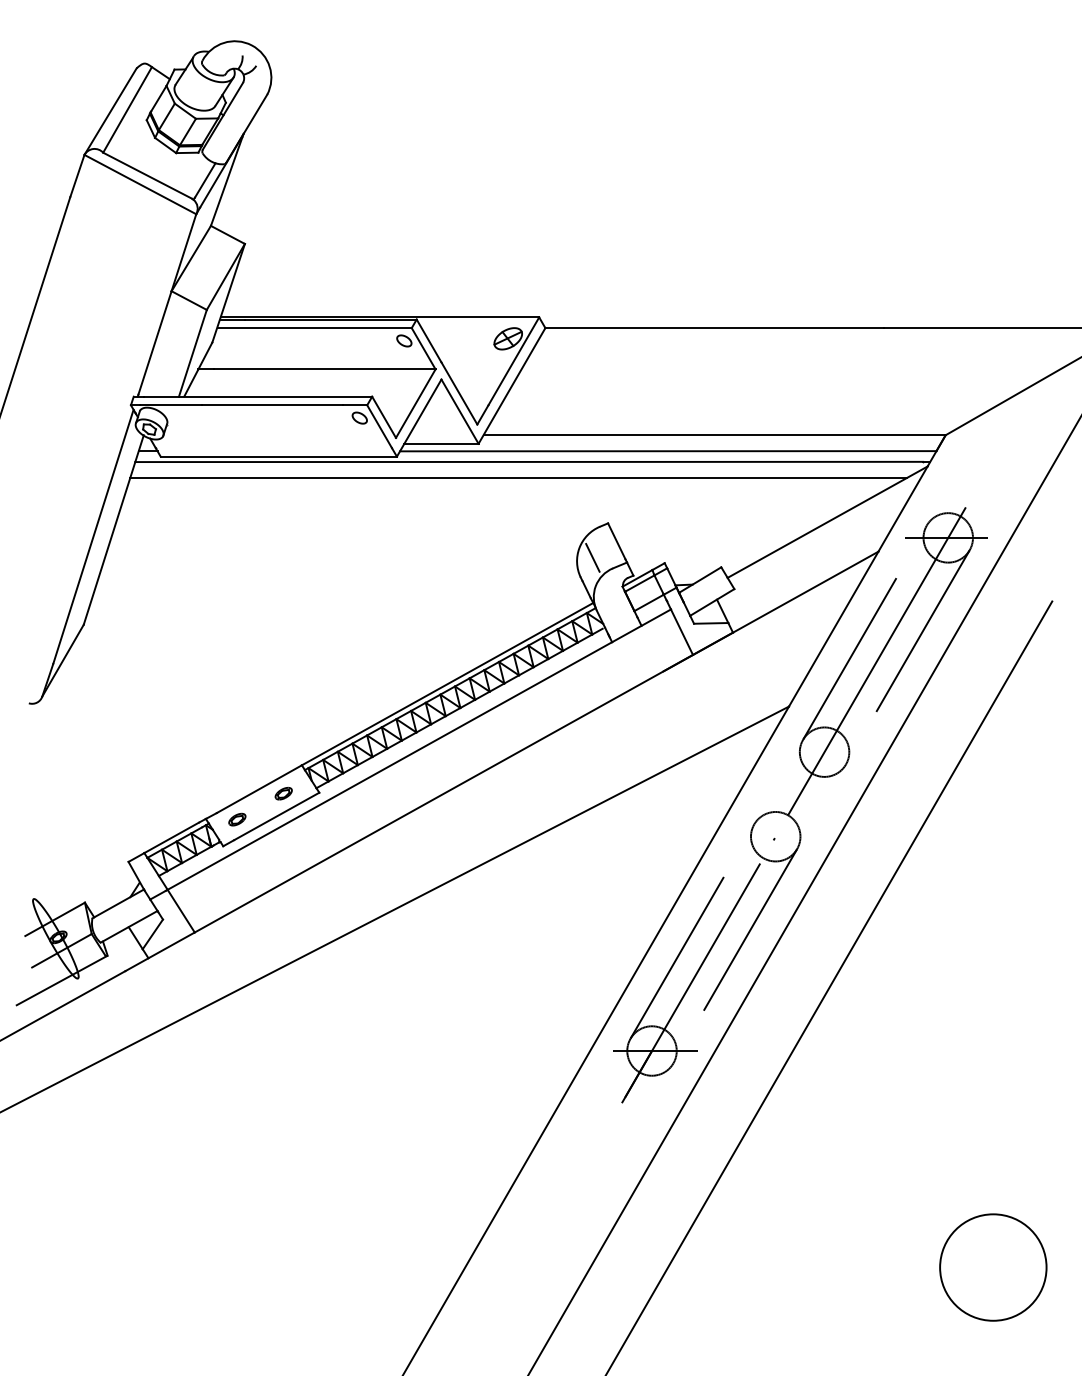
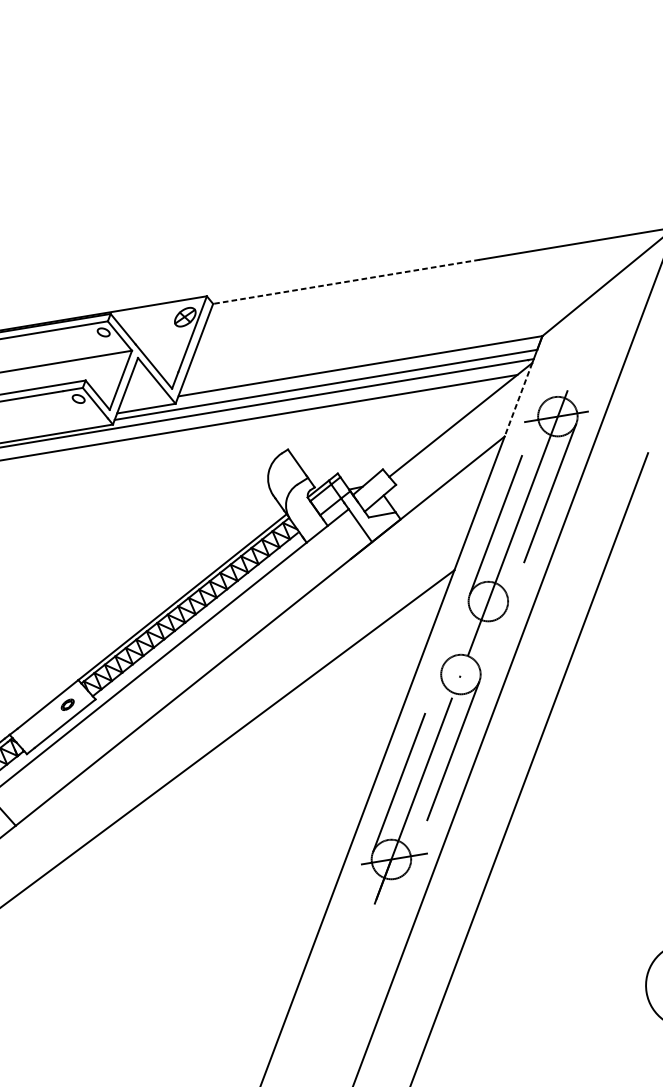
line: (714, 328) -> (346, 282), solid -> dashed
line: (902, 509) -> (518, 400), solid -> dashed
line: (592, 557) -> (280, 478), removed
part: (237, 819) -> (34, 731), removed

